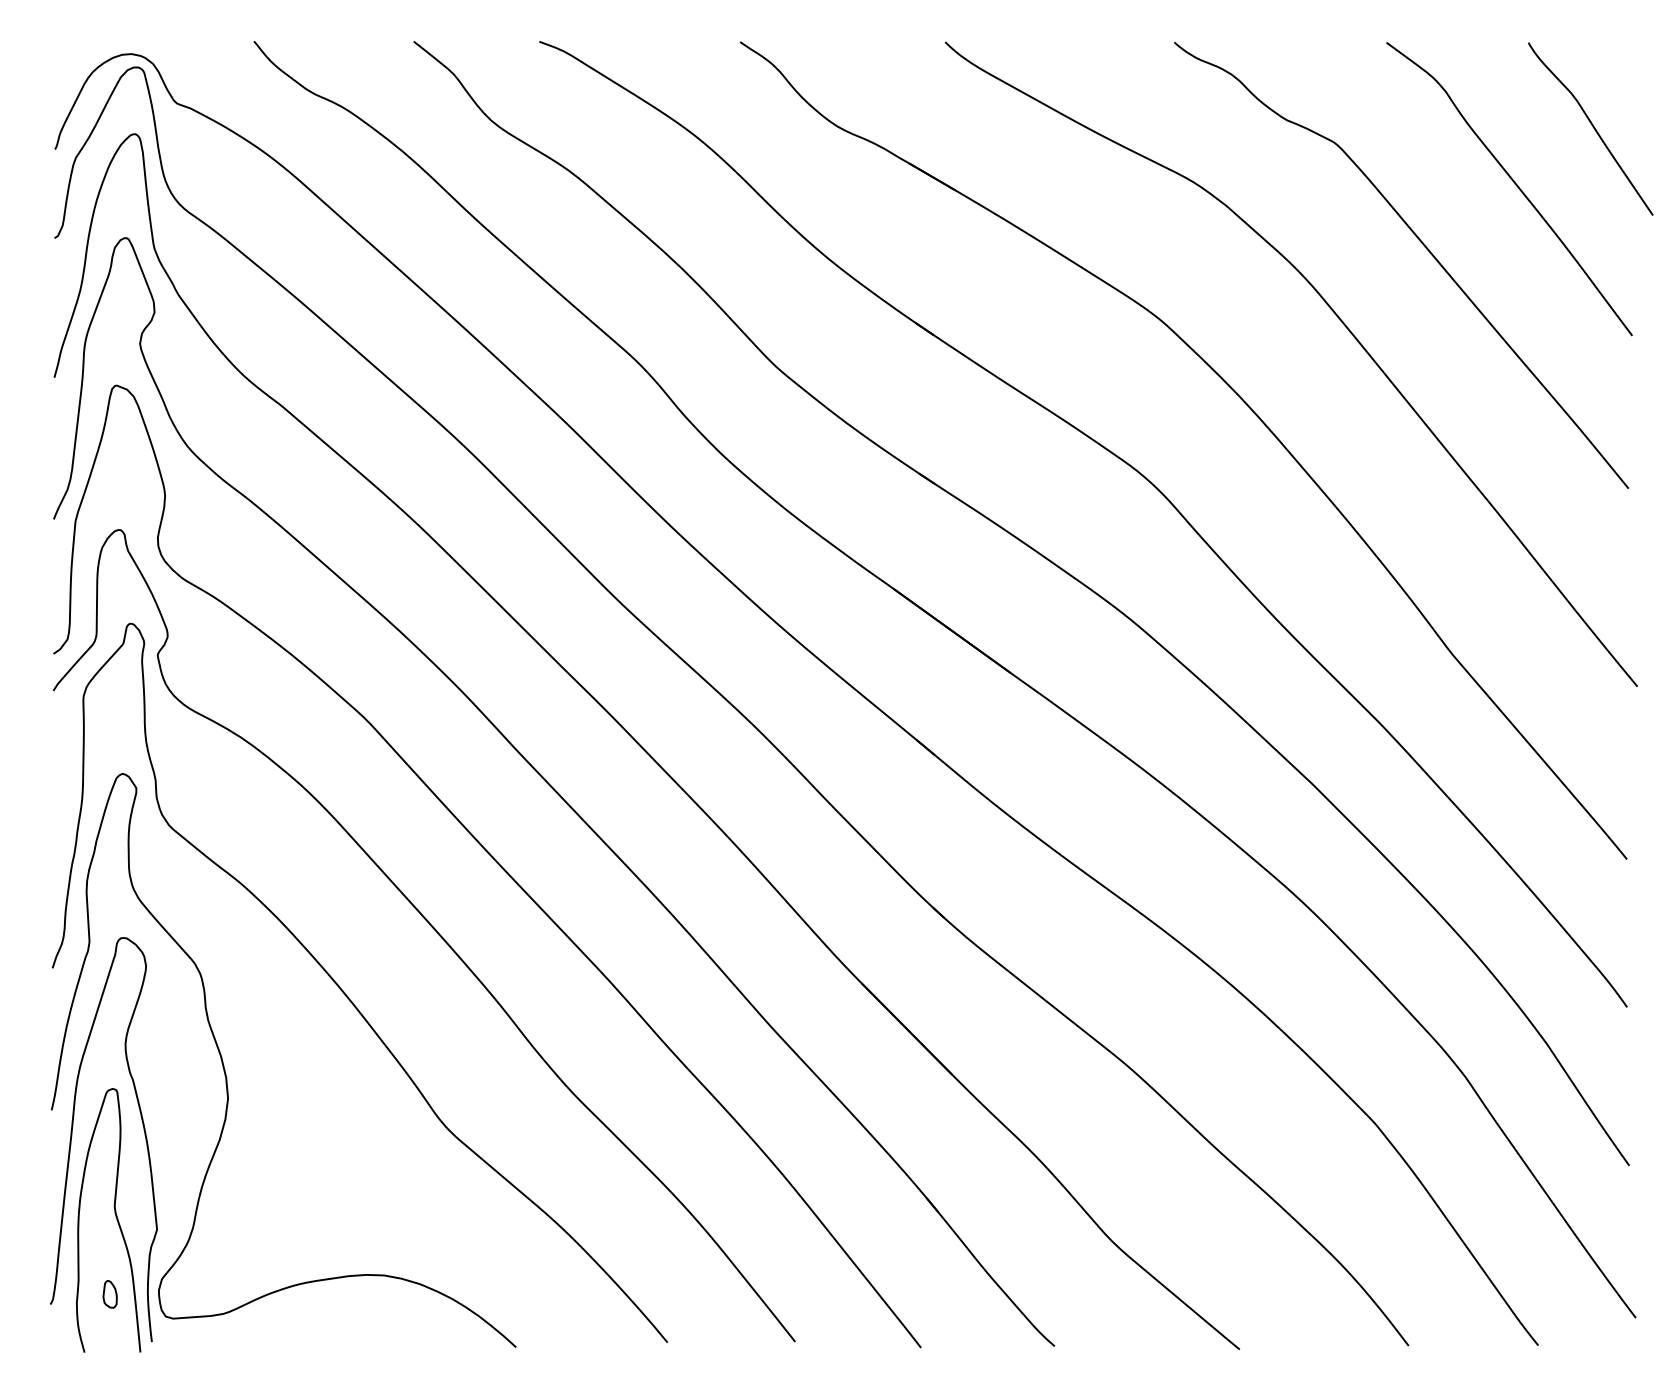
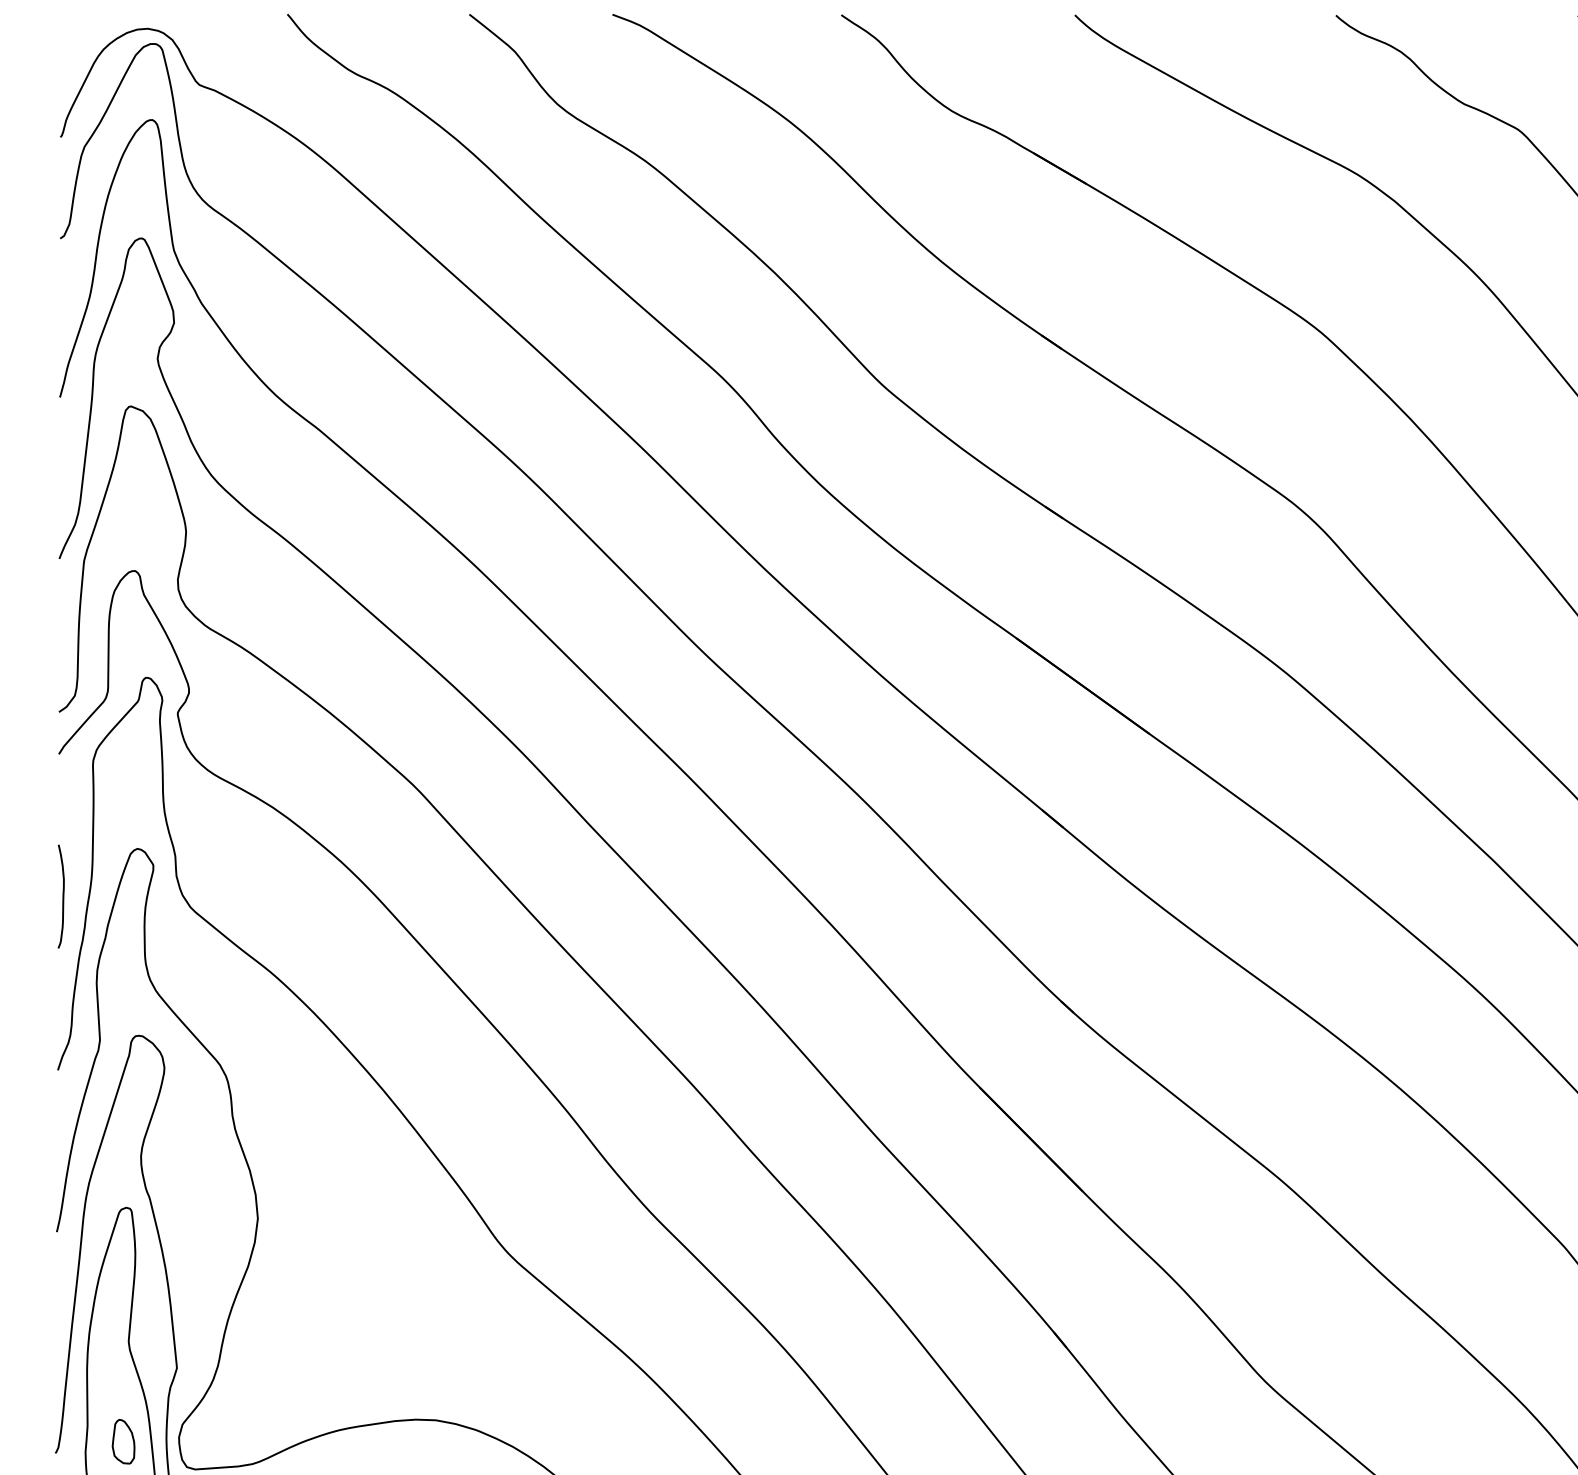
curve: (56, 815) -> (62, 896), added
part: (109, 1294) -> (122, 1441), size x1.43

